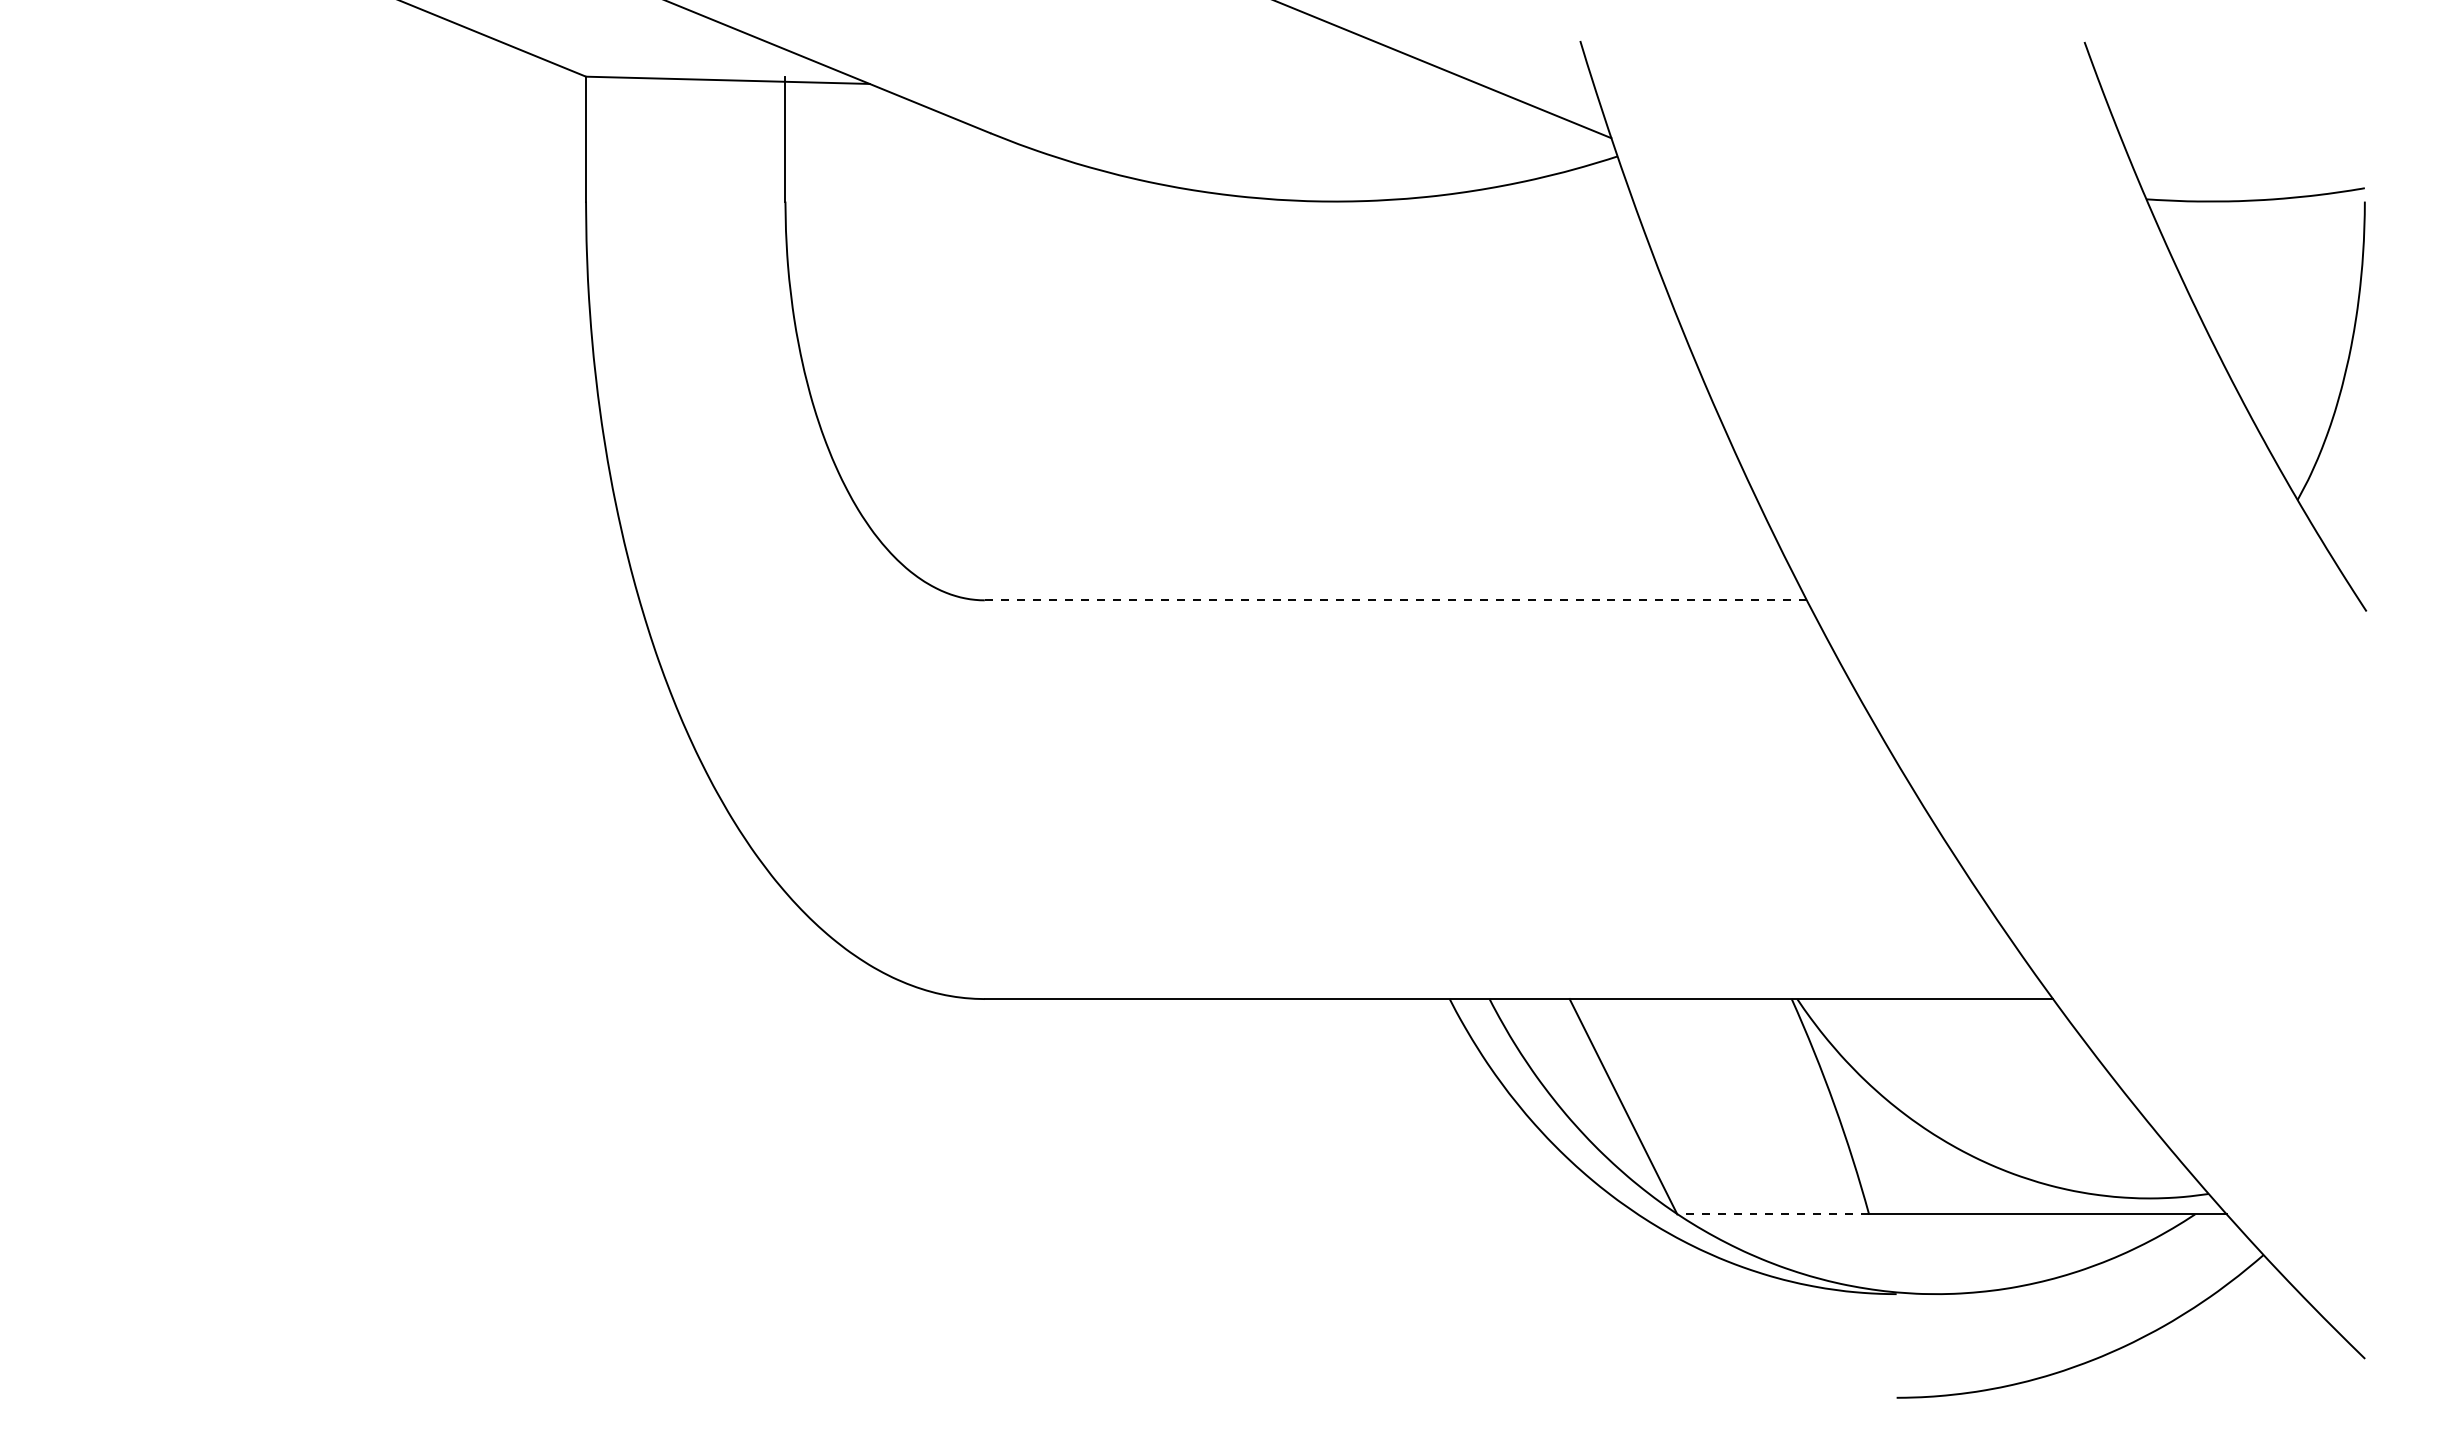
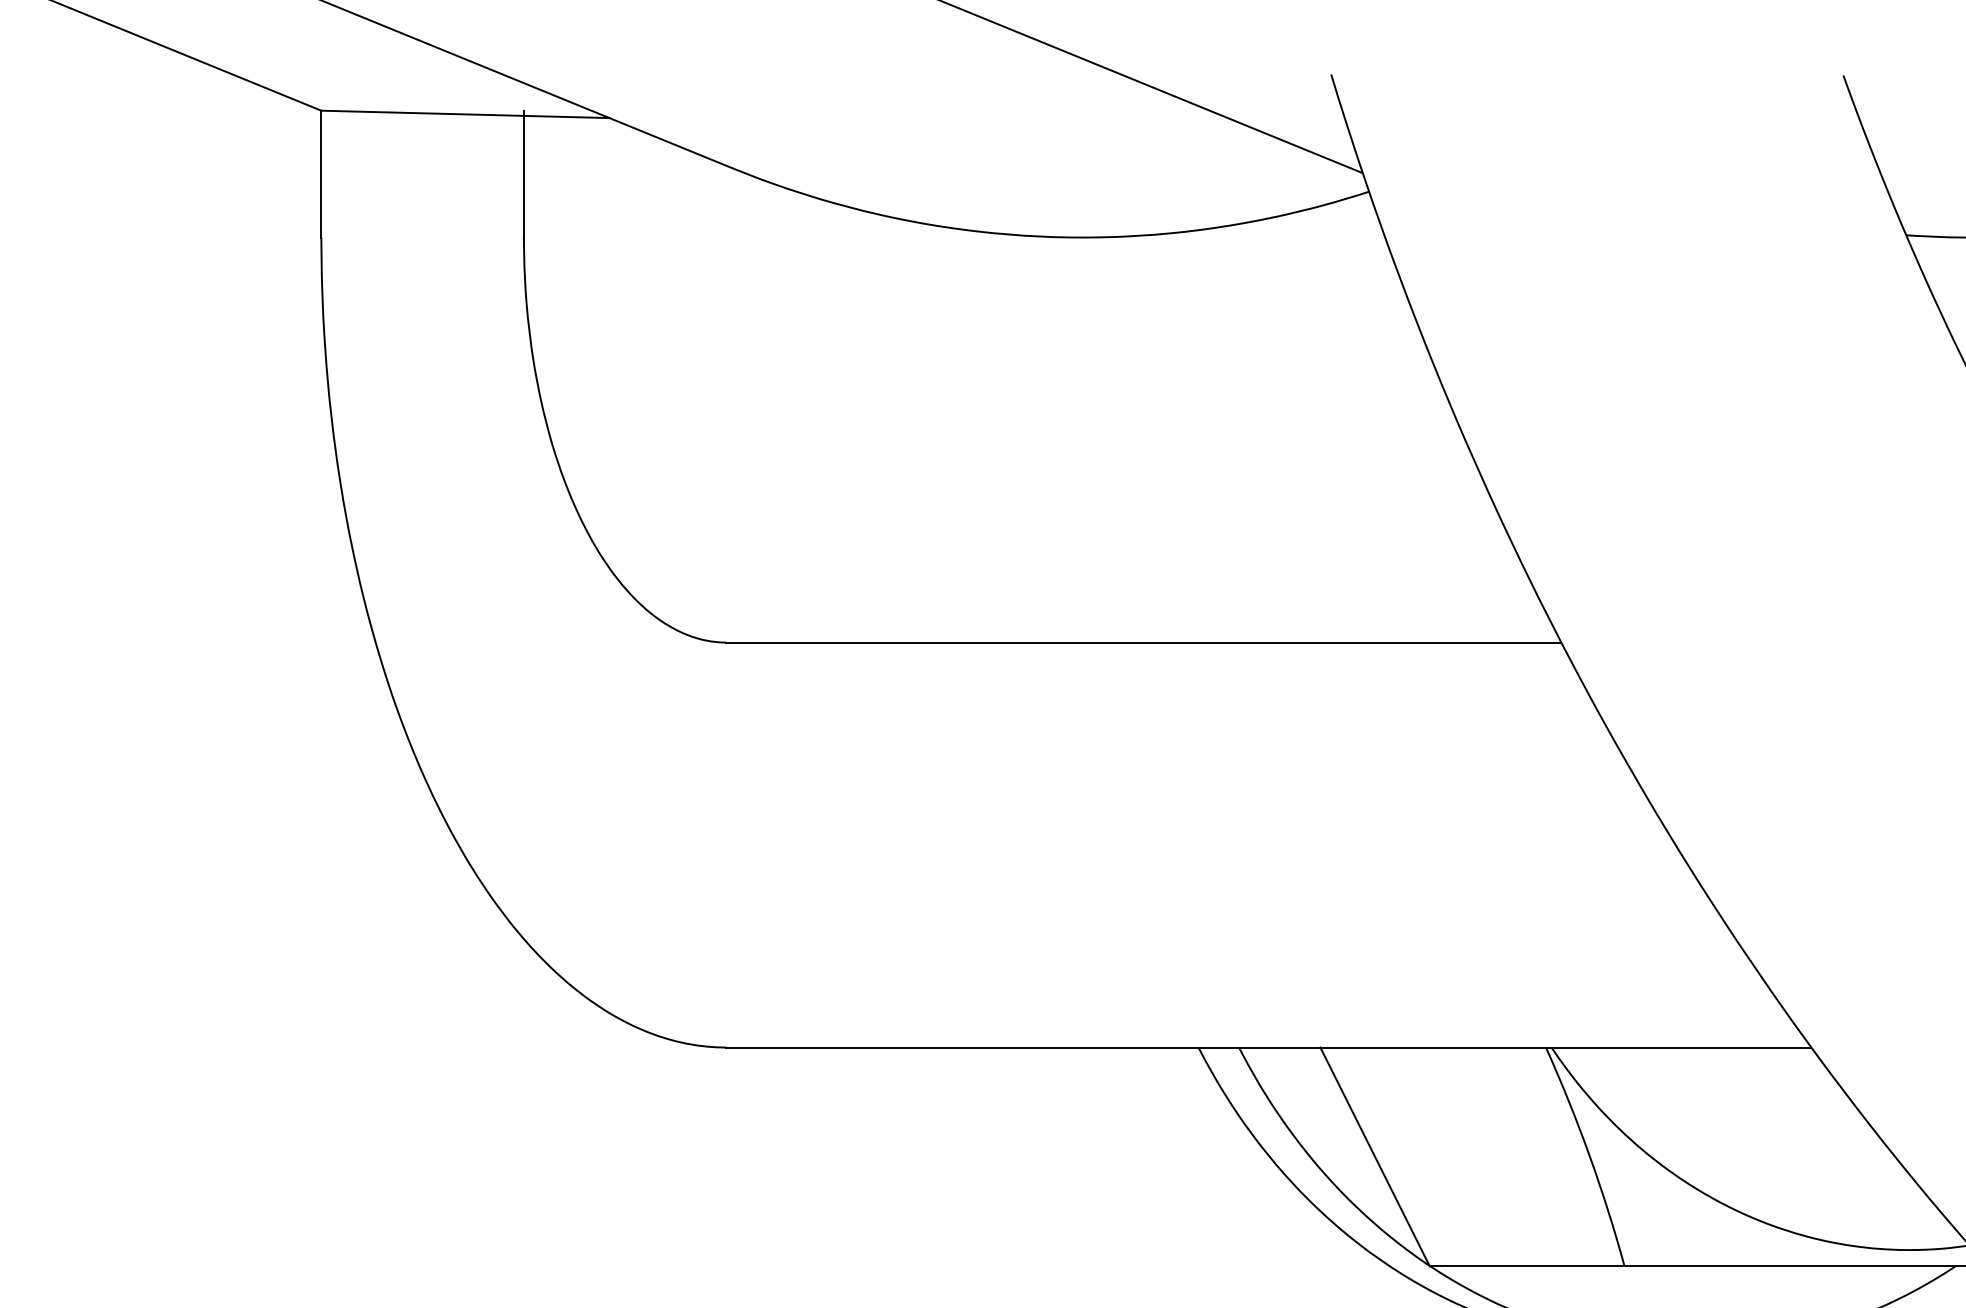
line: (1395, 600) -> (1143, 642), dashed -> solid
line: (1773, 1214) -> (1527, 1266), dashed -> solid

